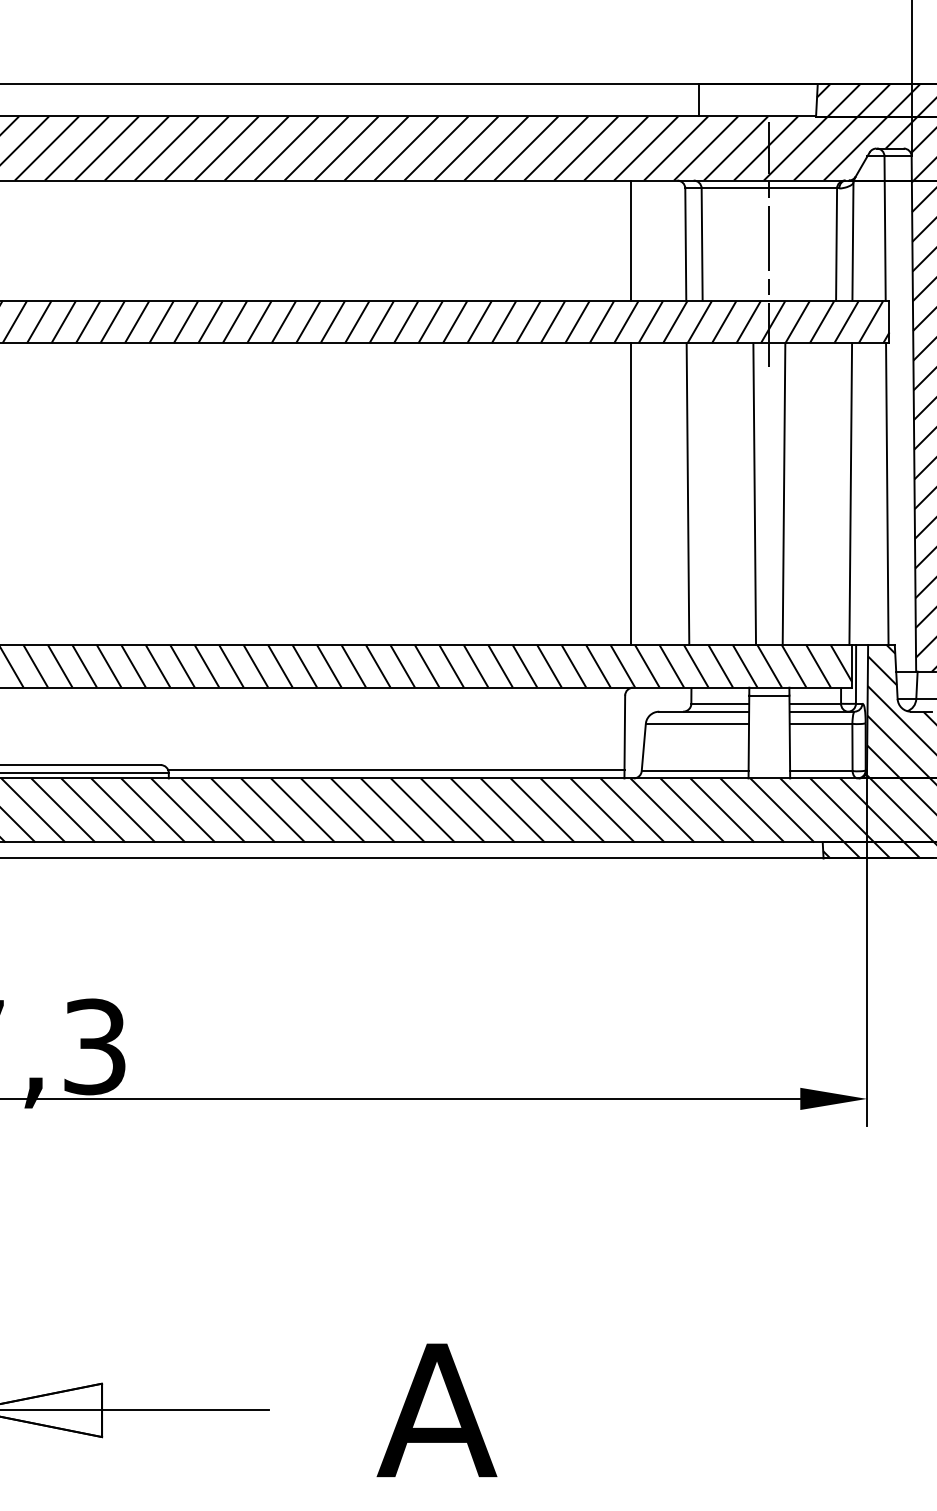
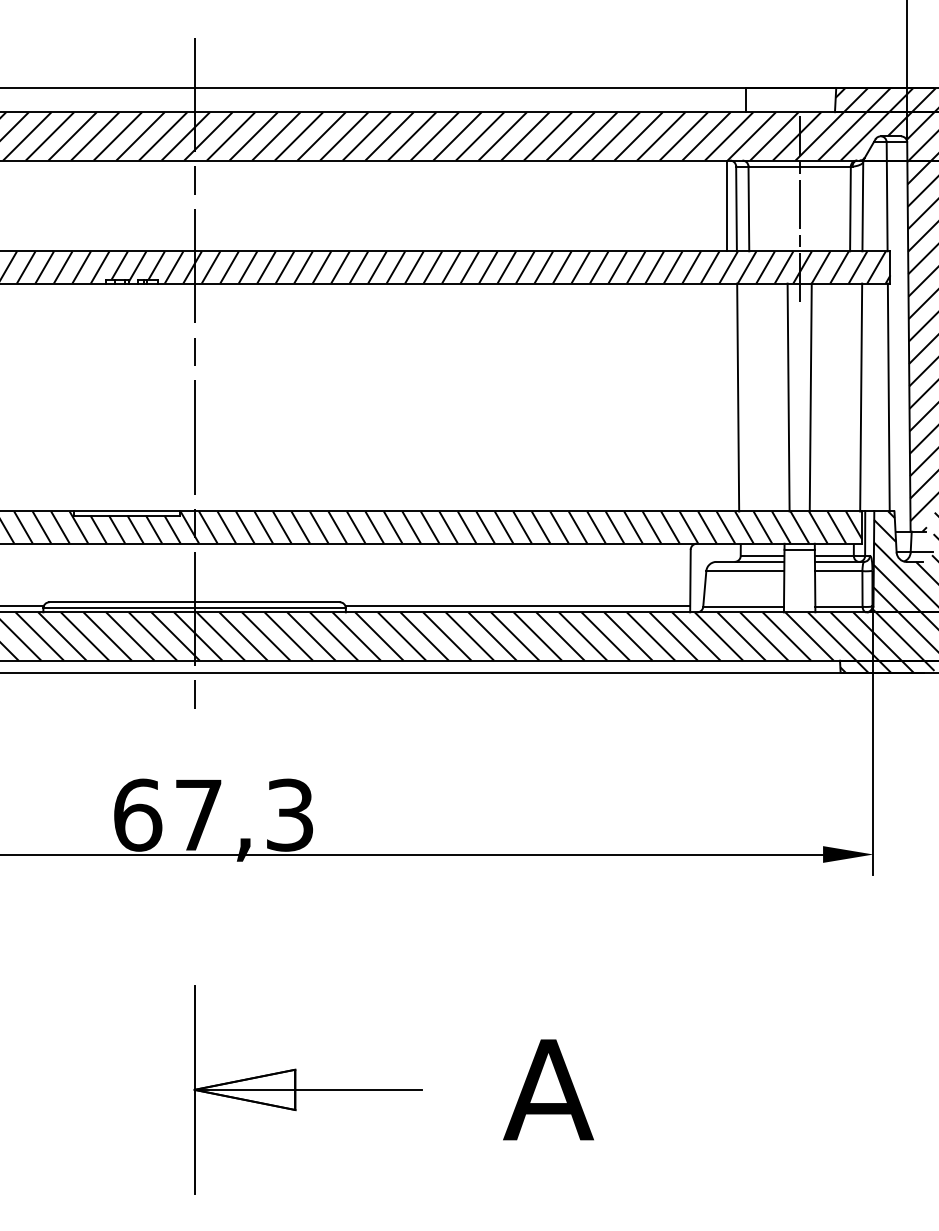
line: (631, 240) -> (727, 205), moved
line: (631, 494) -> (695, 397), removed

